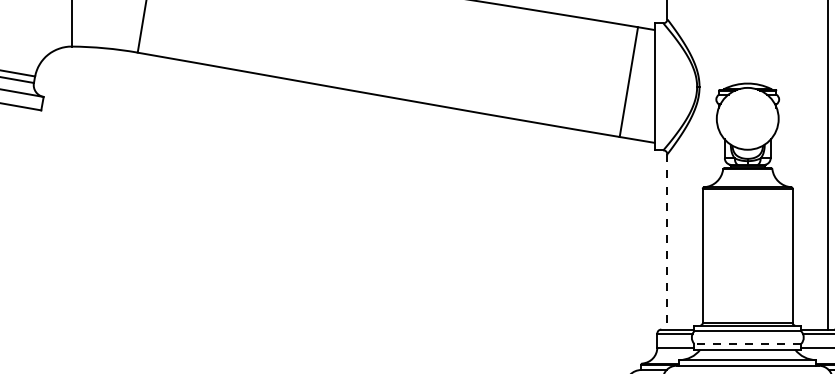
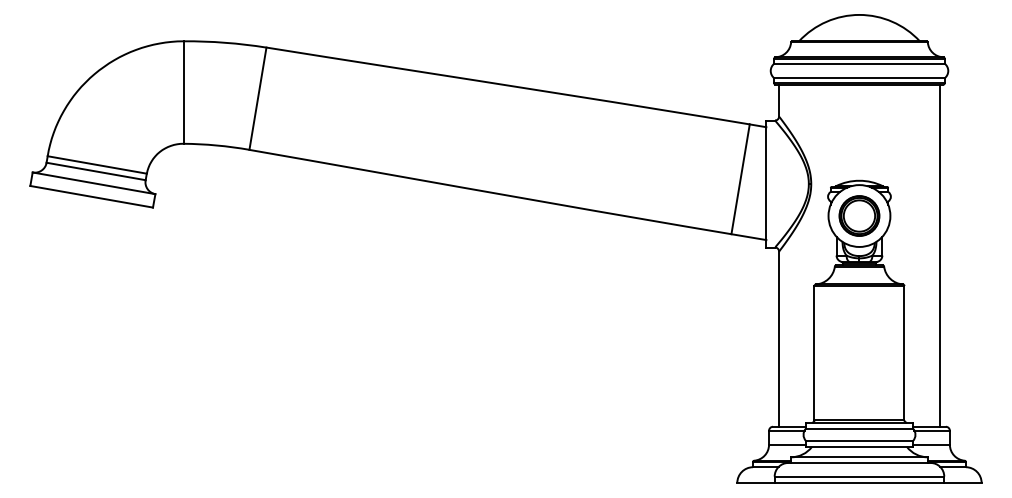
part: (747, 118) -> (859, 215), added
line: (667, 242) -> (779, 339), dashed -> solid
line: (746, 344) -> (858, 441), dashed -> solid

